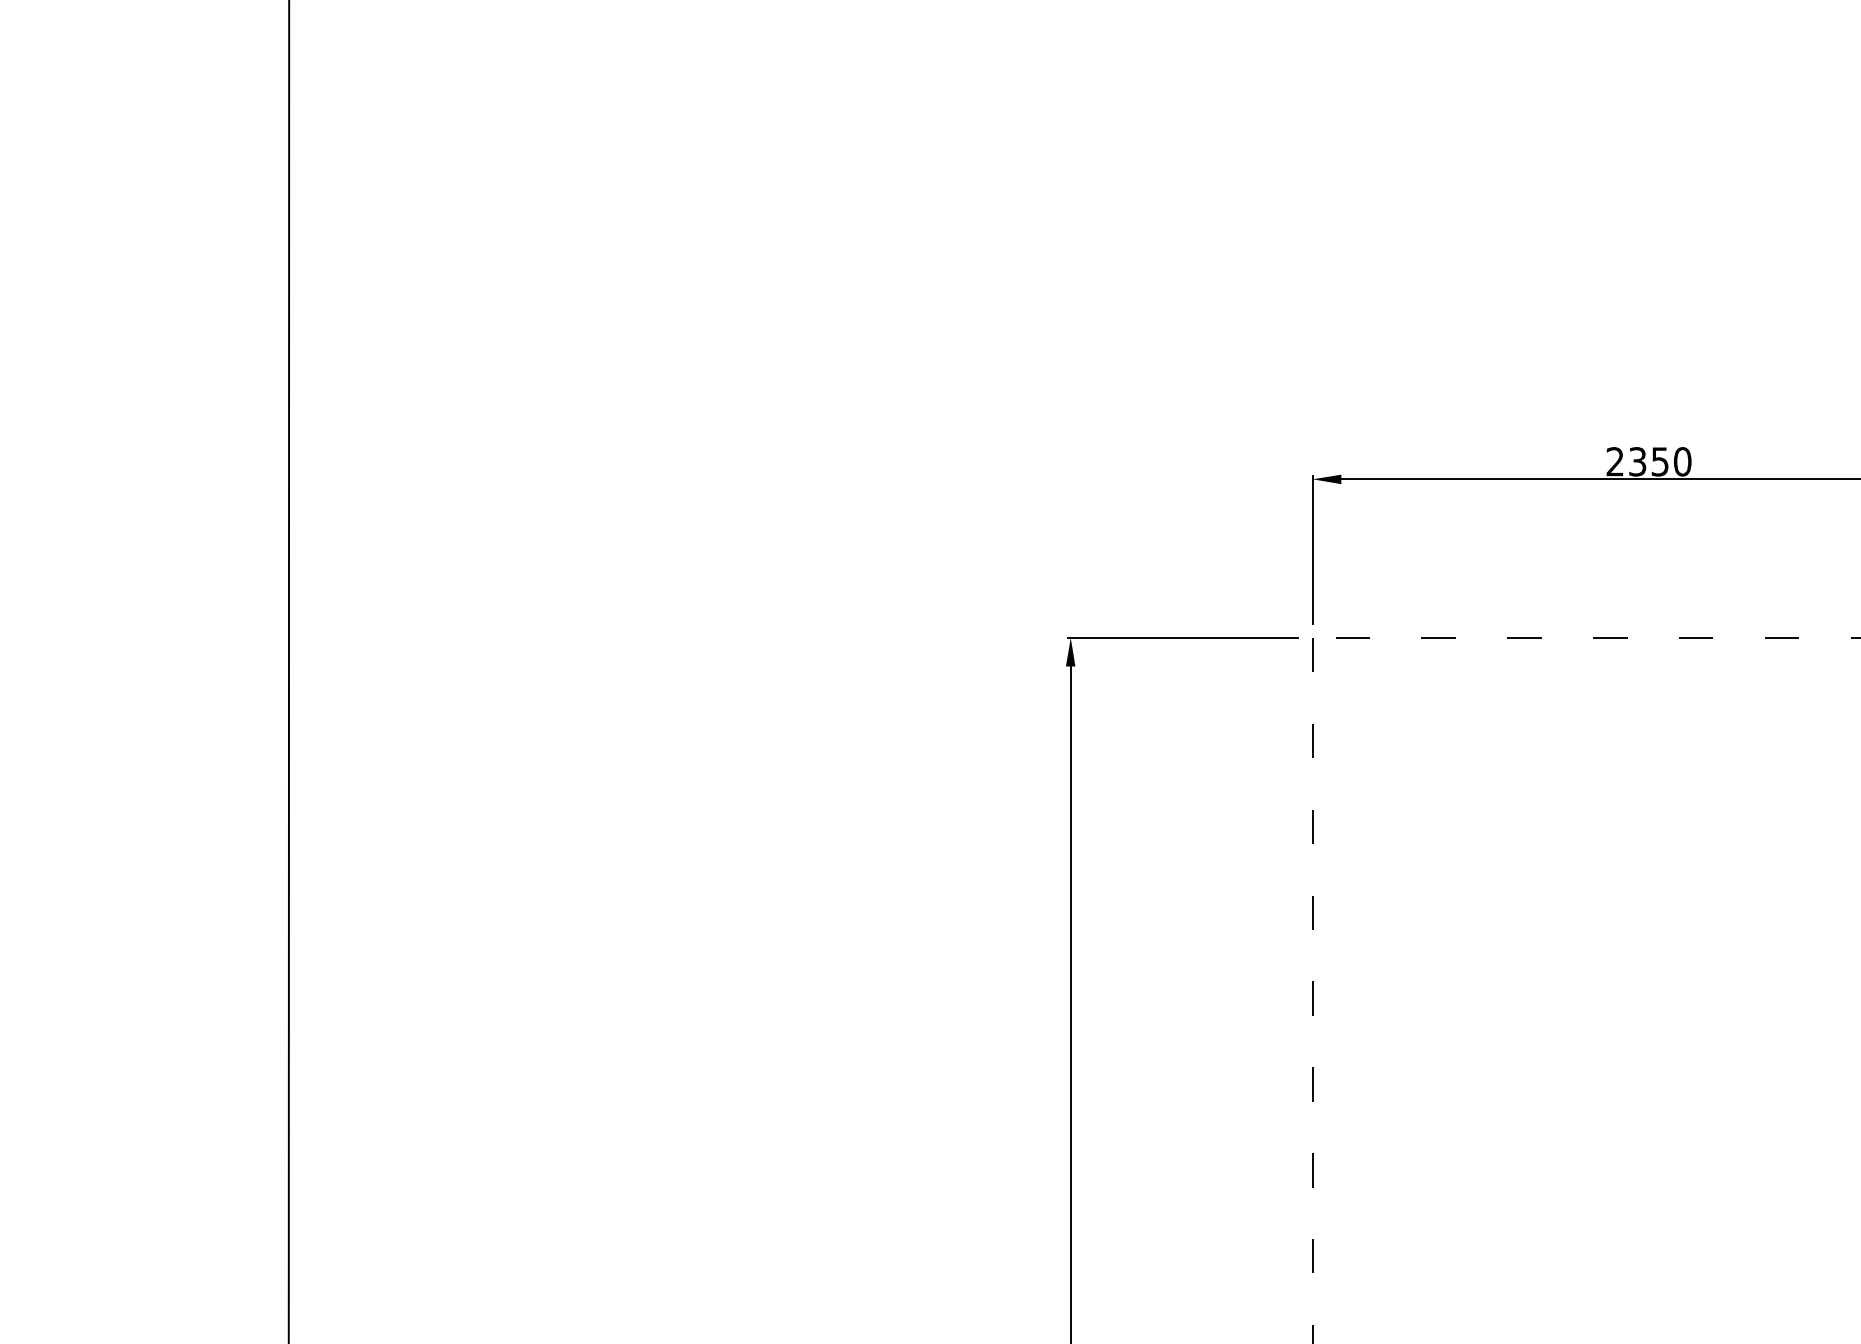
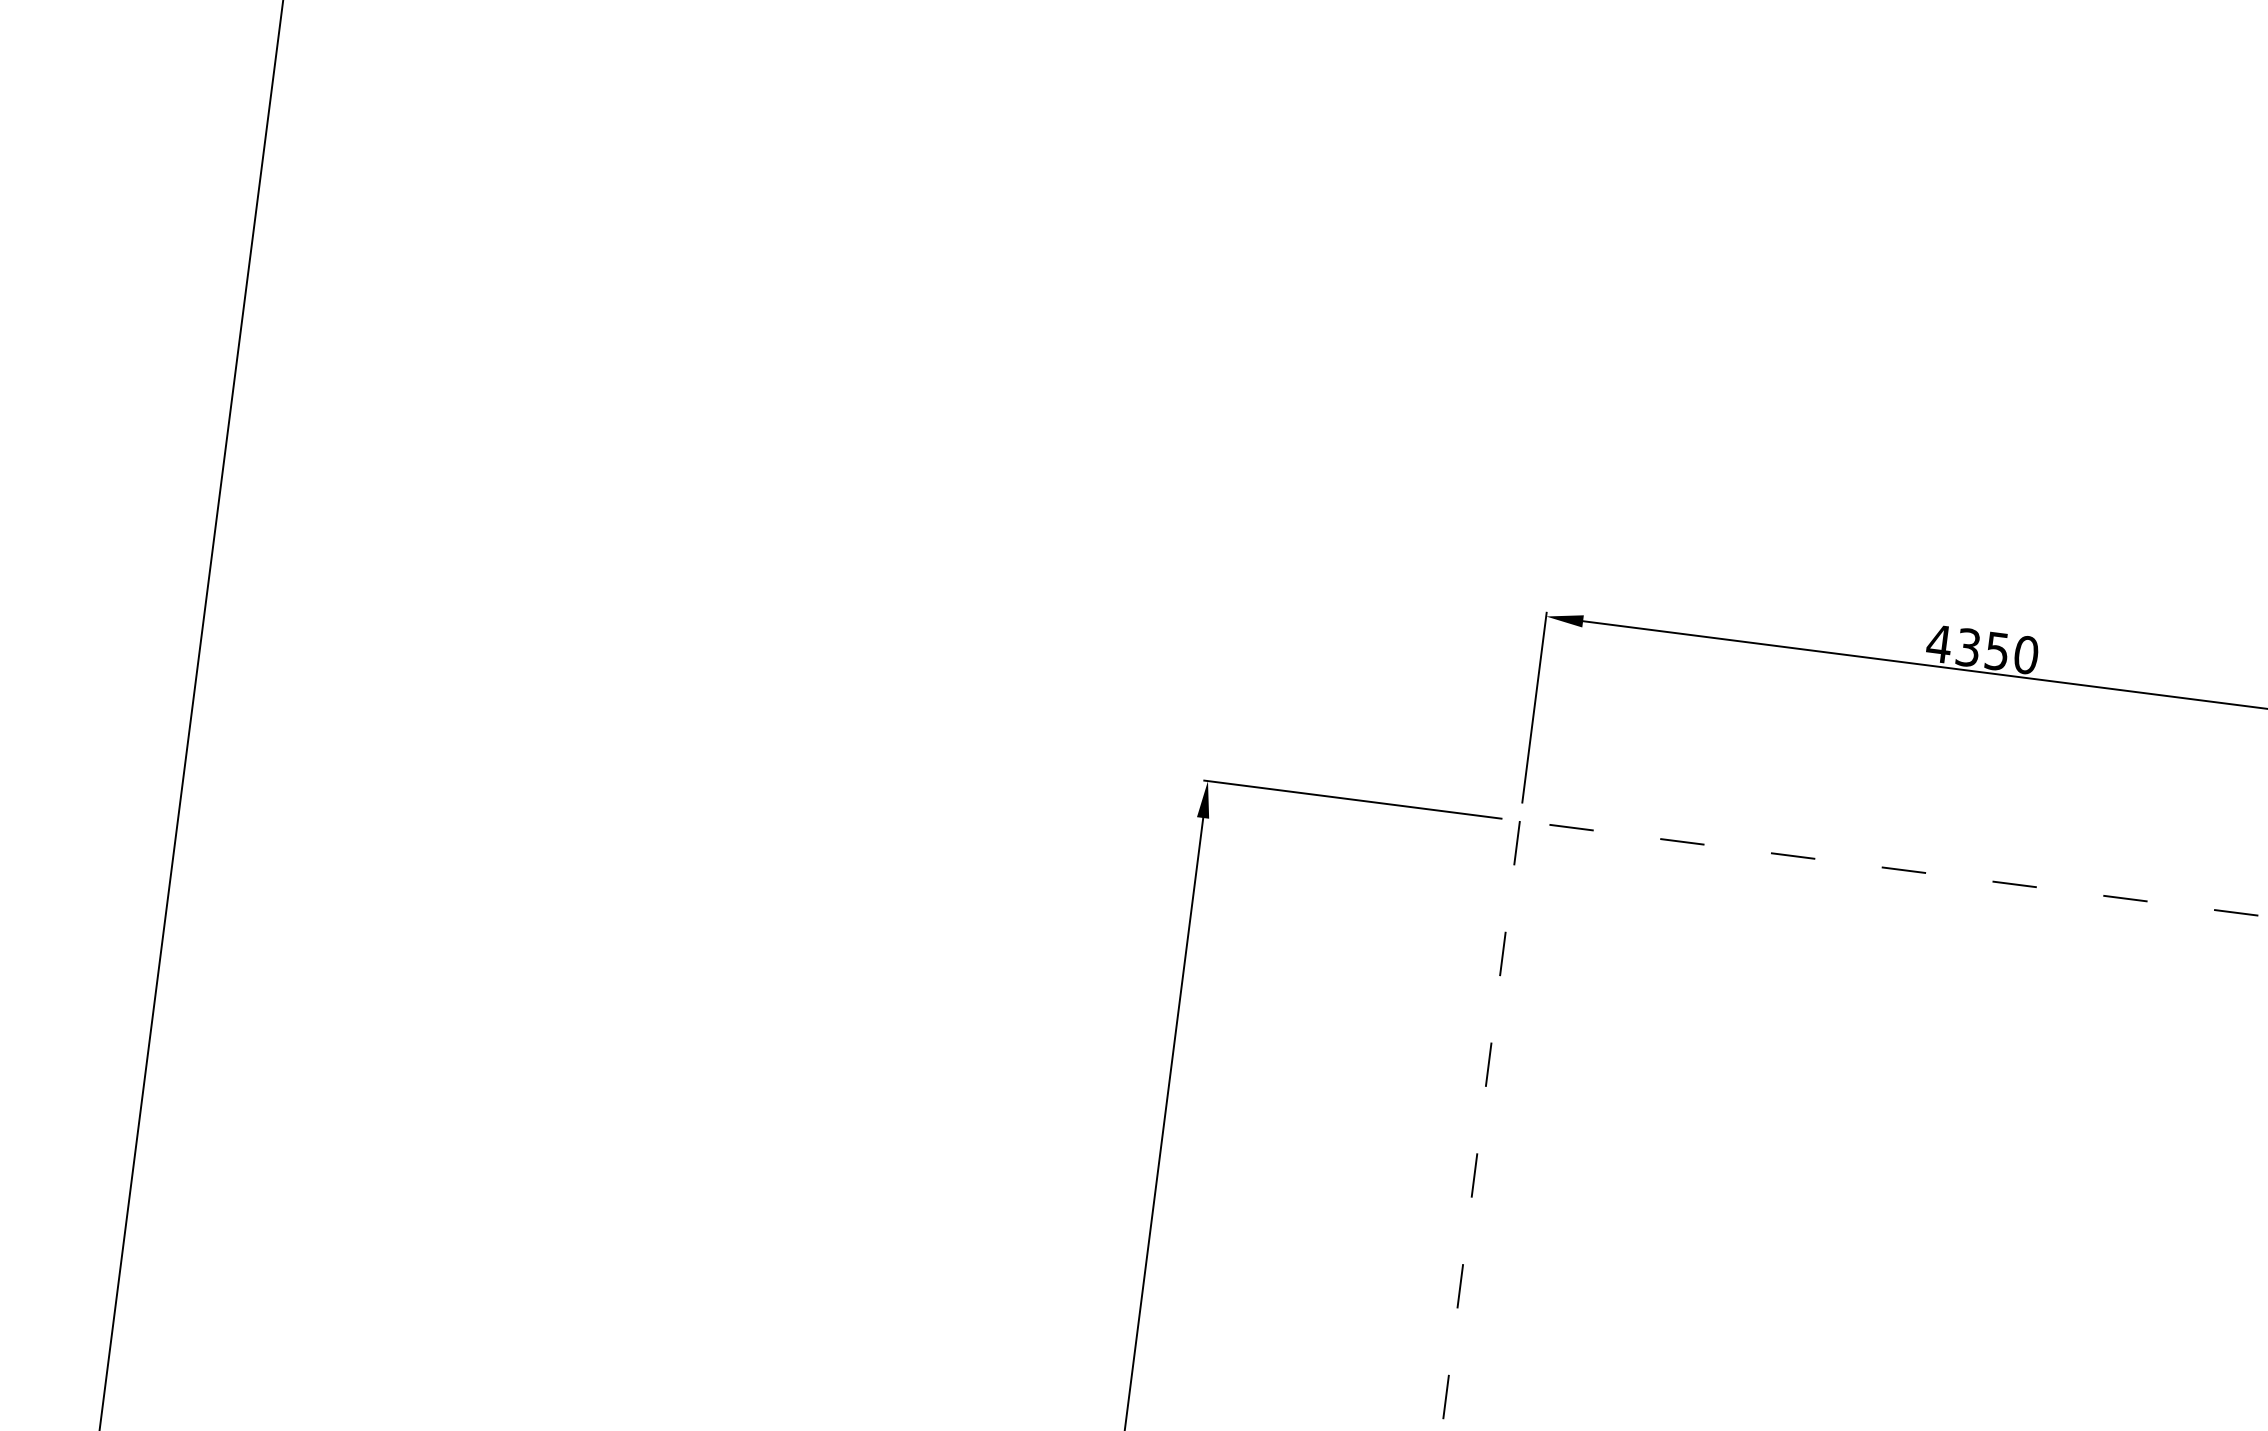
text: (1614, 461) -> (1938, 643), 2350 -> 4350

